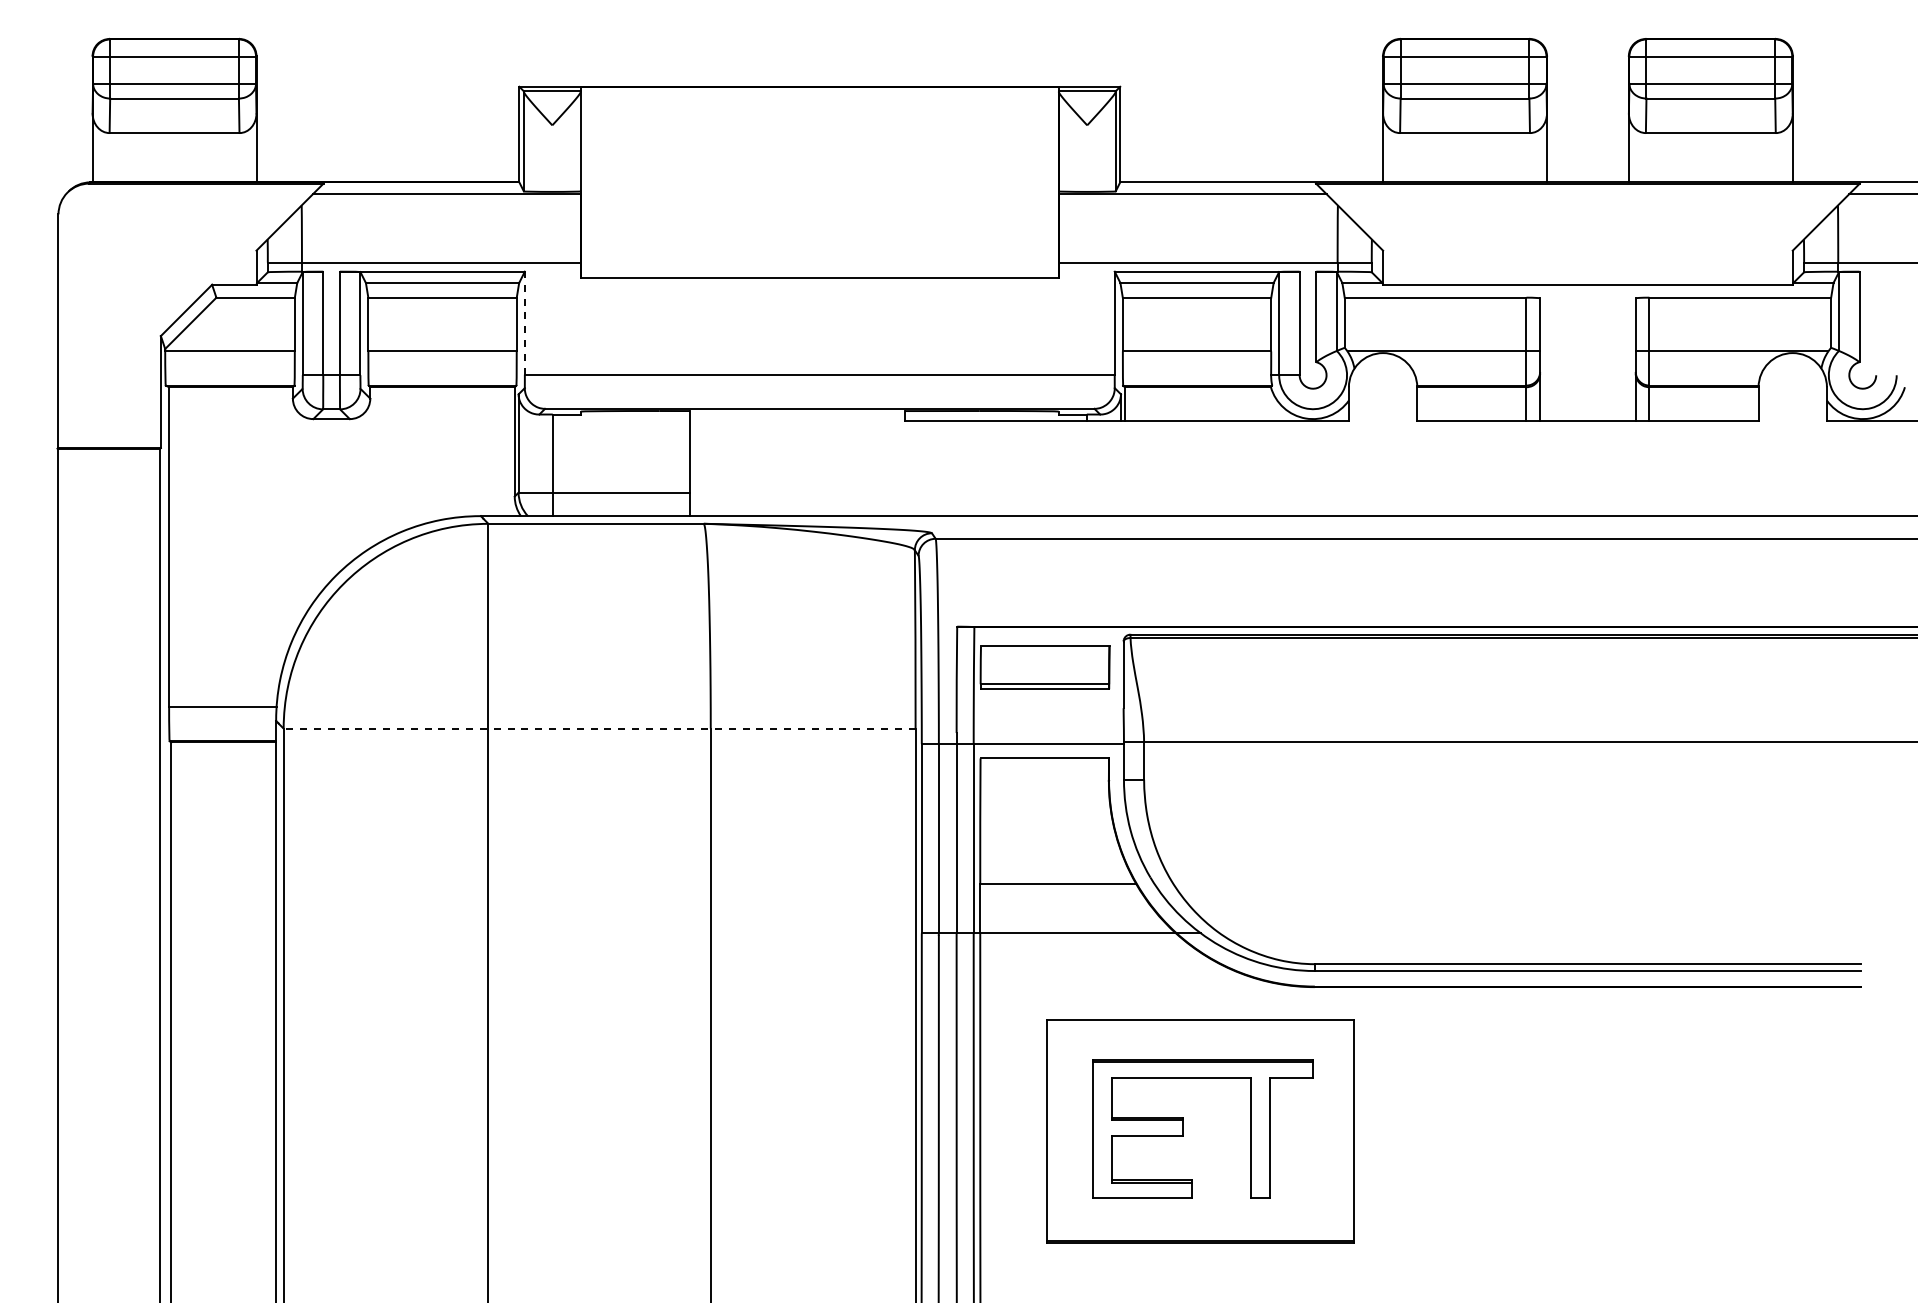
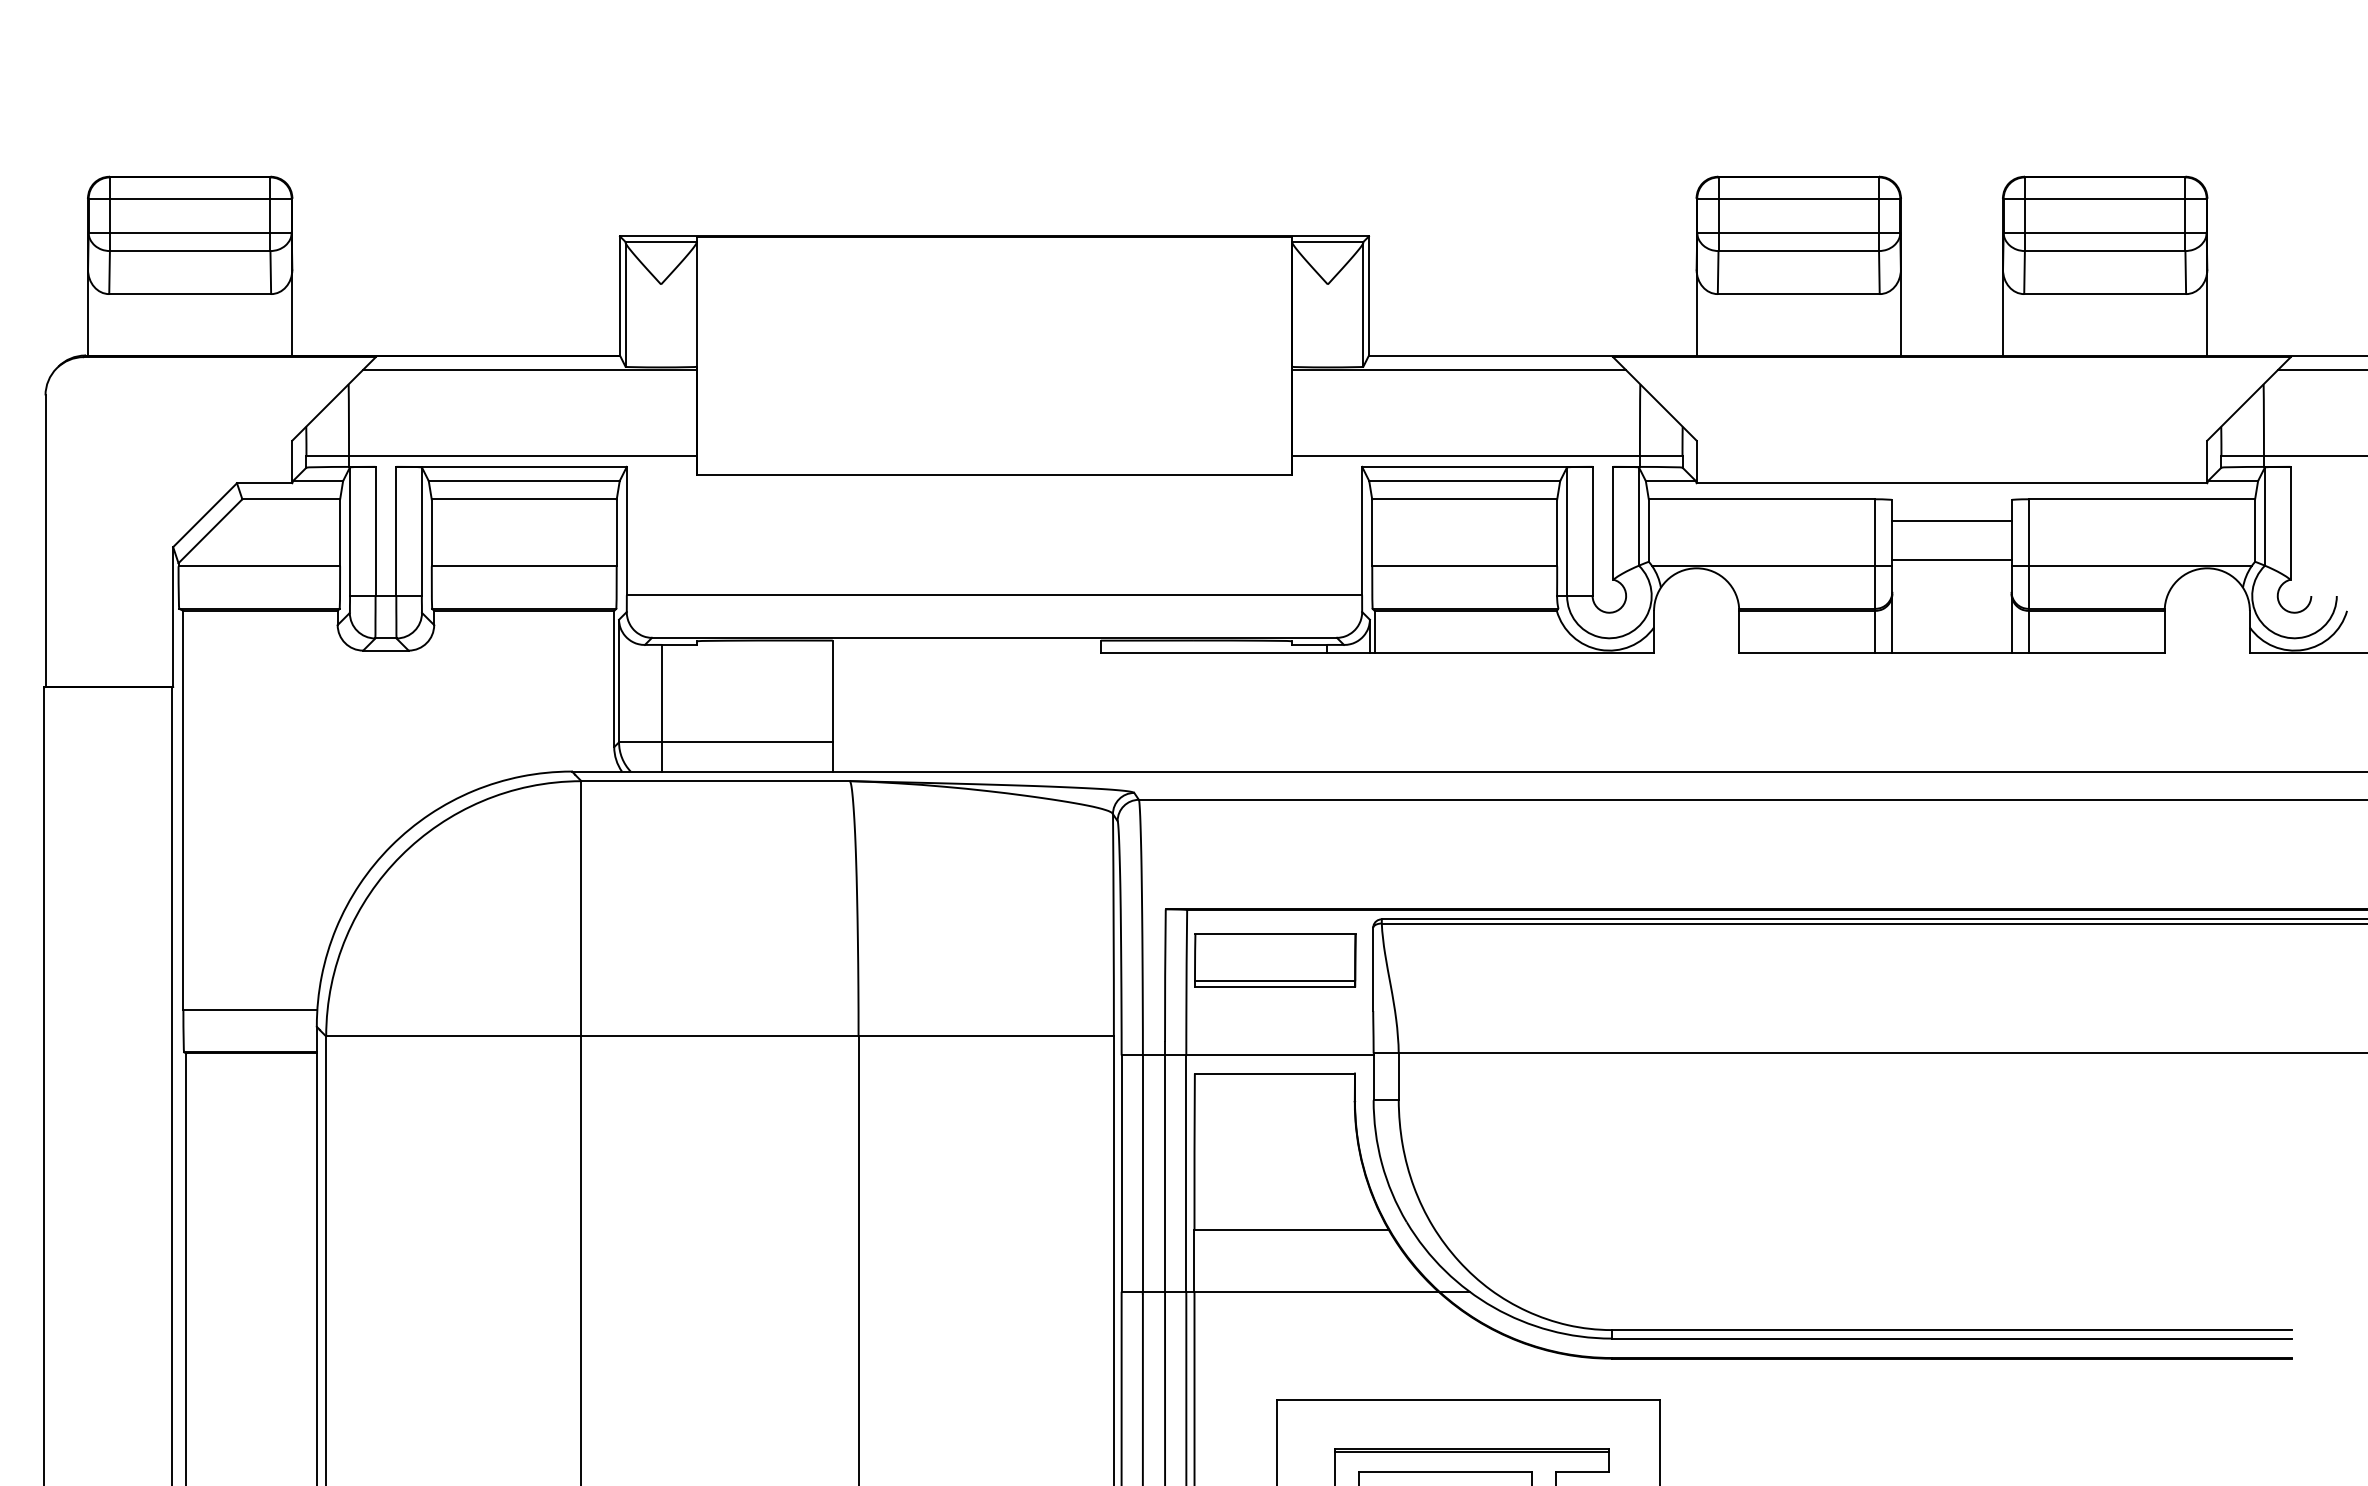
line: (1587, 315) -> (1951, 521), added
line: (524, 323) -> (626, 531), dashed -> solid
line: (1587, 346) -> (1951, 560), added
line: (599, 728) -> (719, 1036), dashed -> solid

